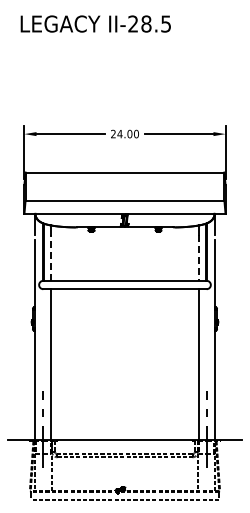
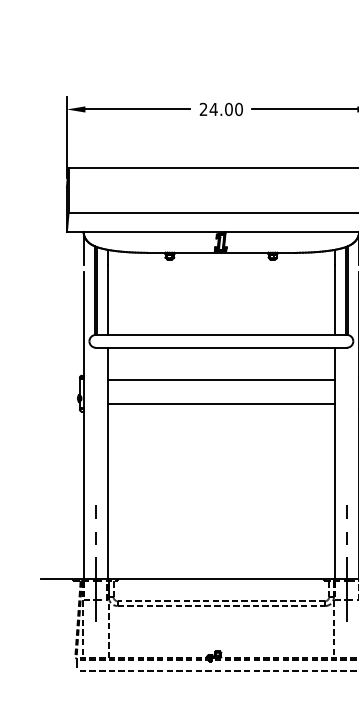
line: (51, 258) -> (108, 300), dashed -> solid
line: (198, 258) -> (334, 300), dashed -> solid
line: (124, 310) -> (220, 380), added
line: (124, 325) -> (220, 403), added

